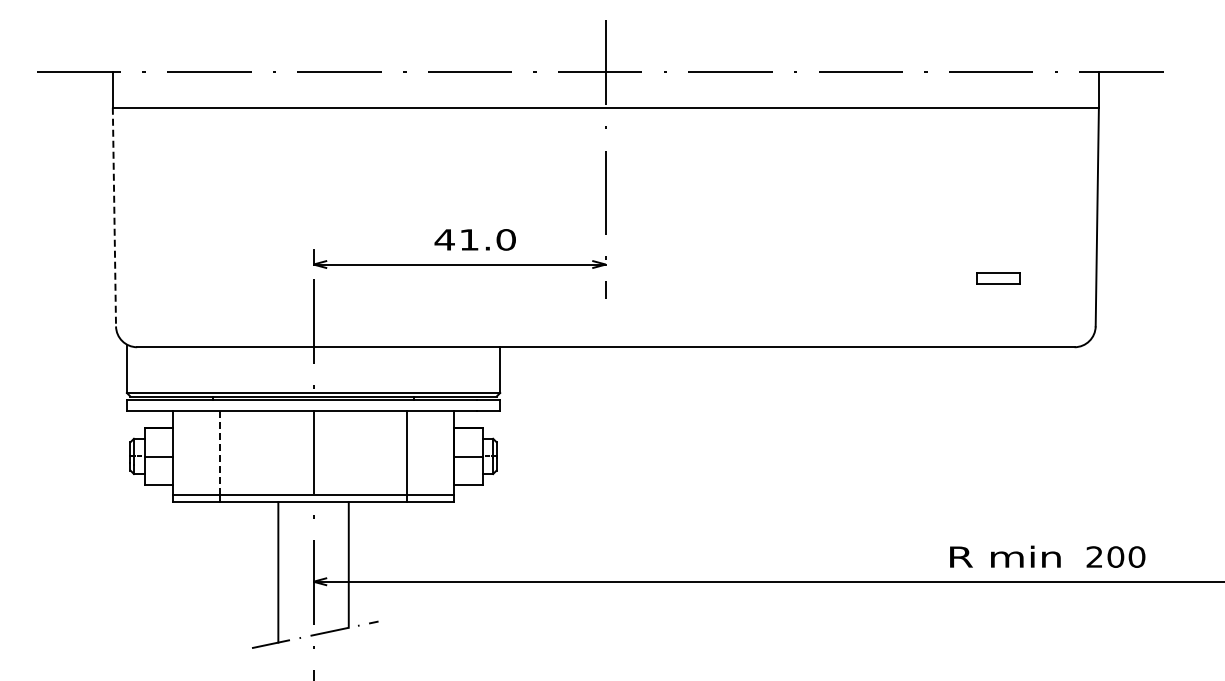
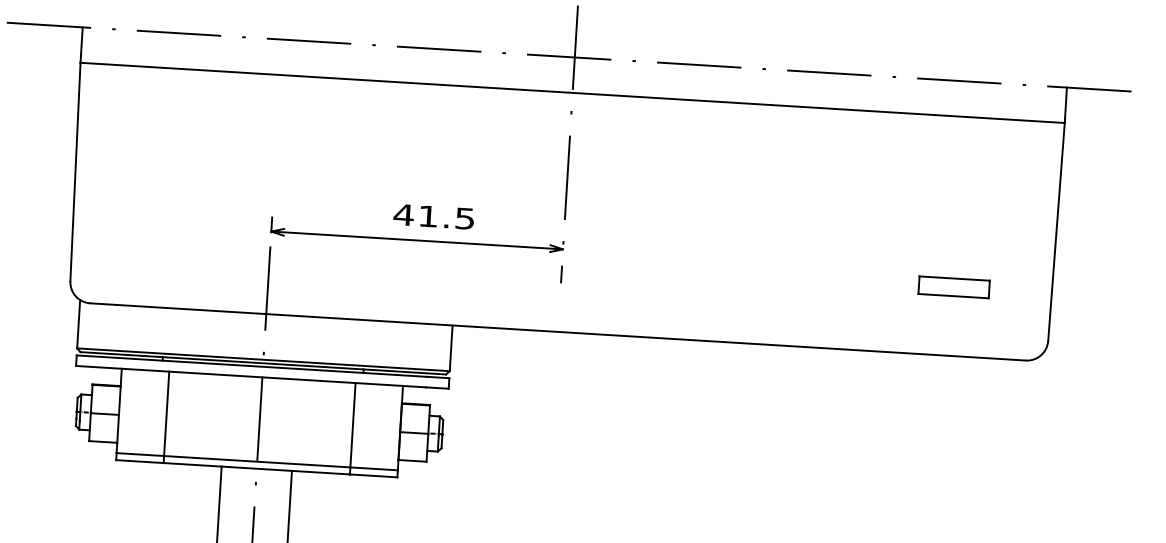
line: (114, 217) -> (75, 172), dashed -> solid
text: (505, 239) -> (464, 218), 41.0 -> 41.5
part: (998, 278) -> (954, 287), size x1.67
line: (220, 453) -> (166, 414), dashed -> solid

